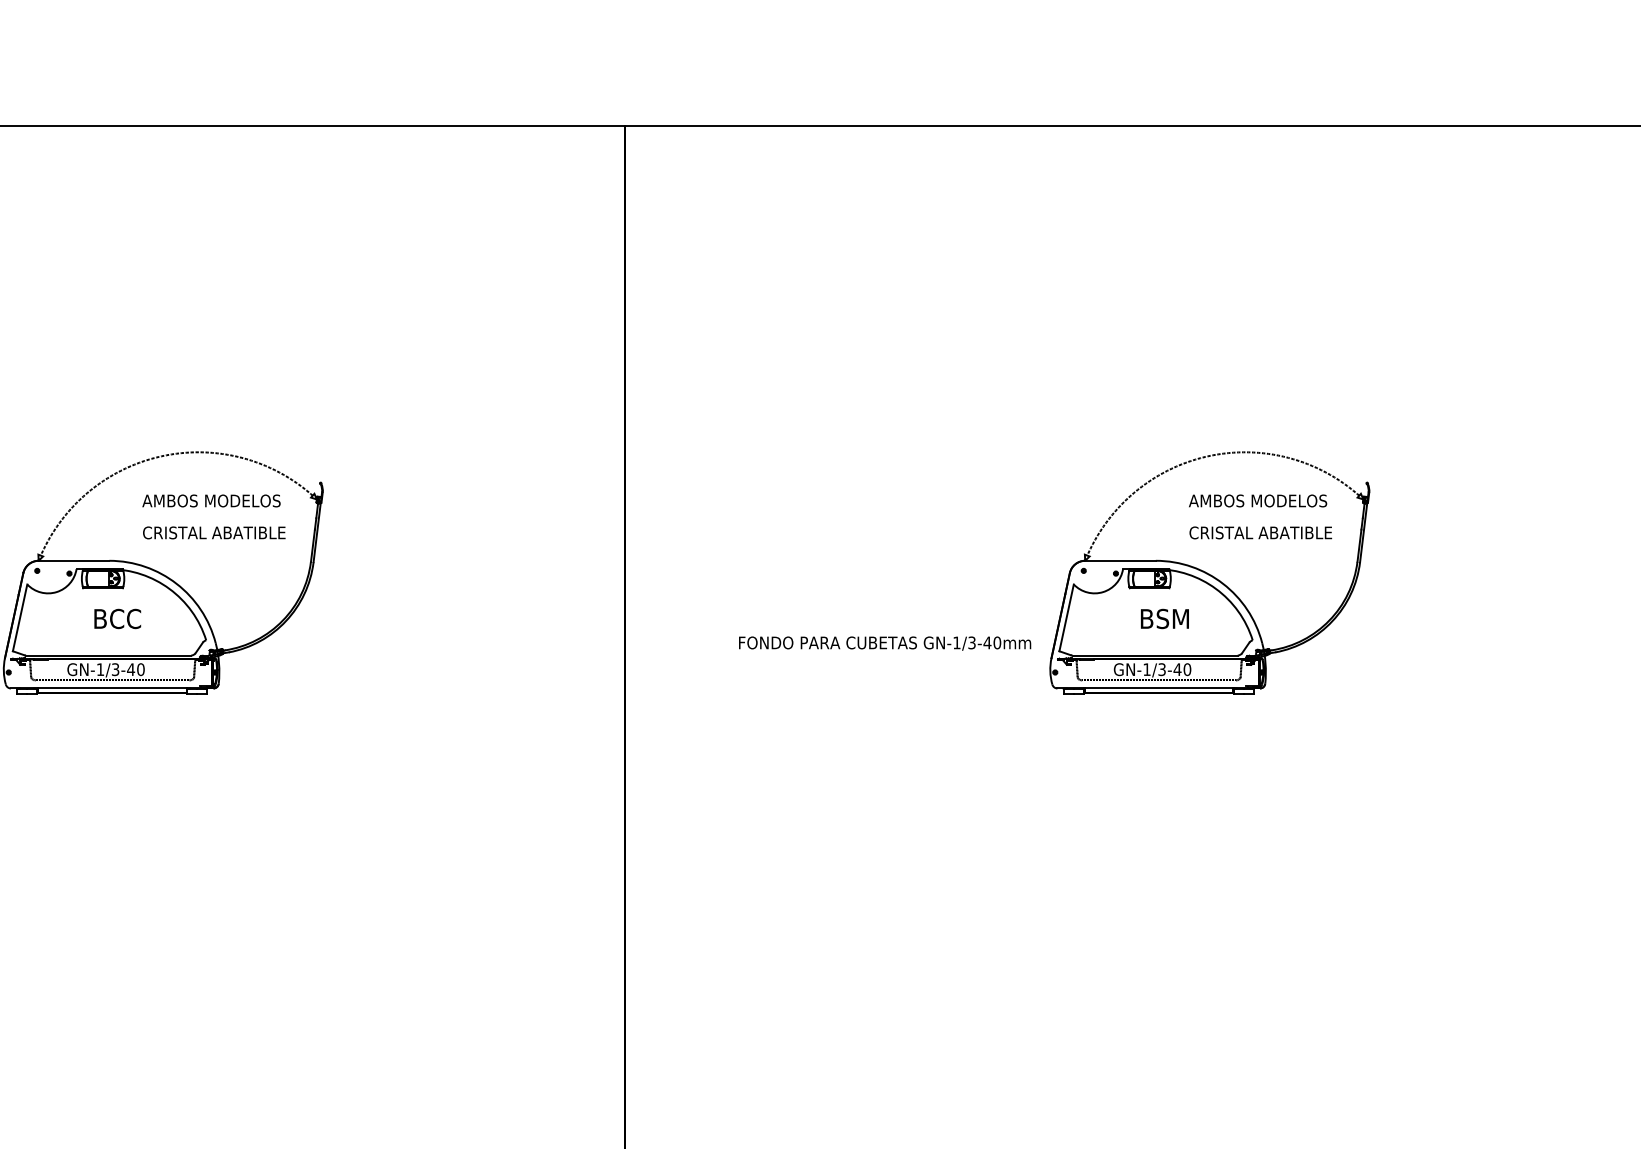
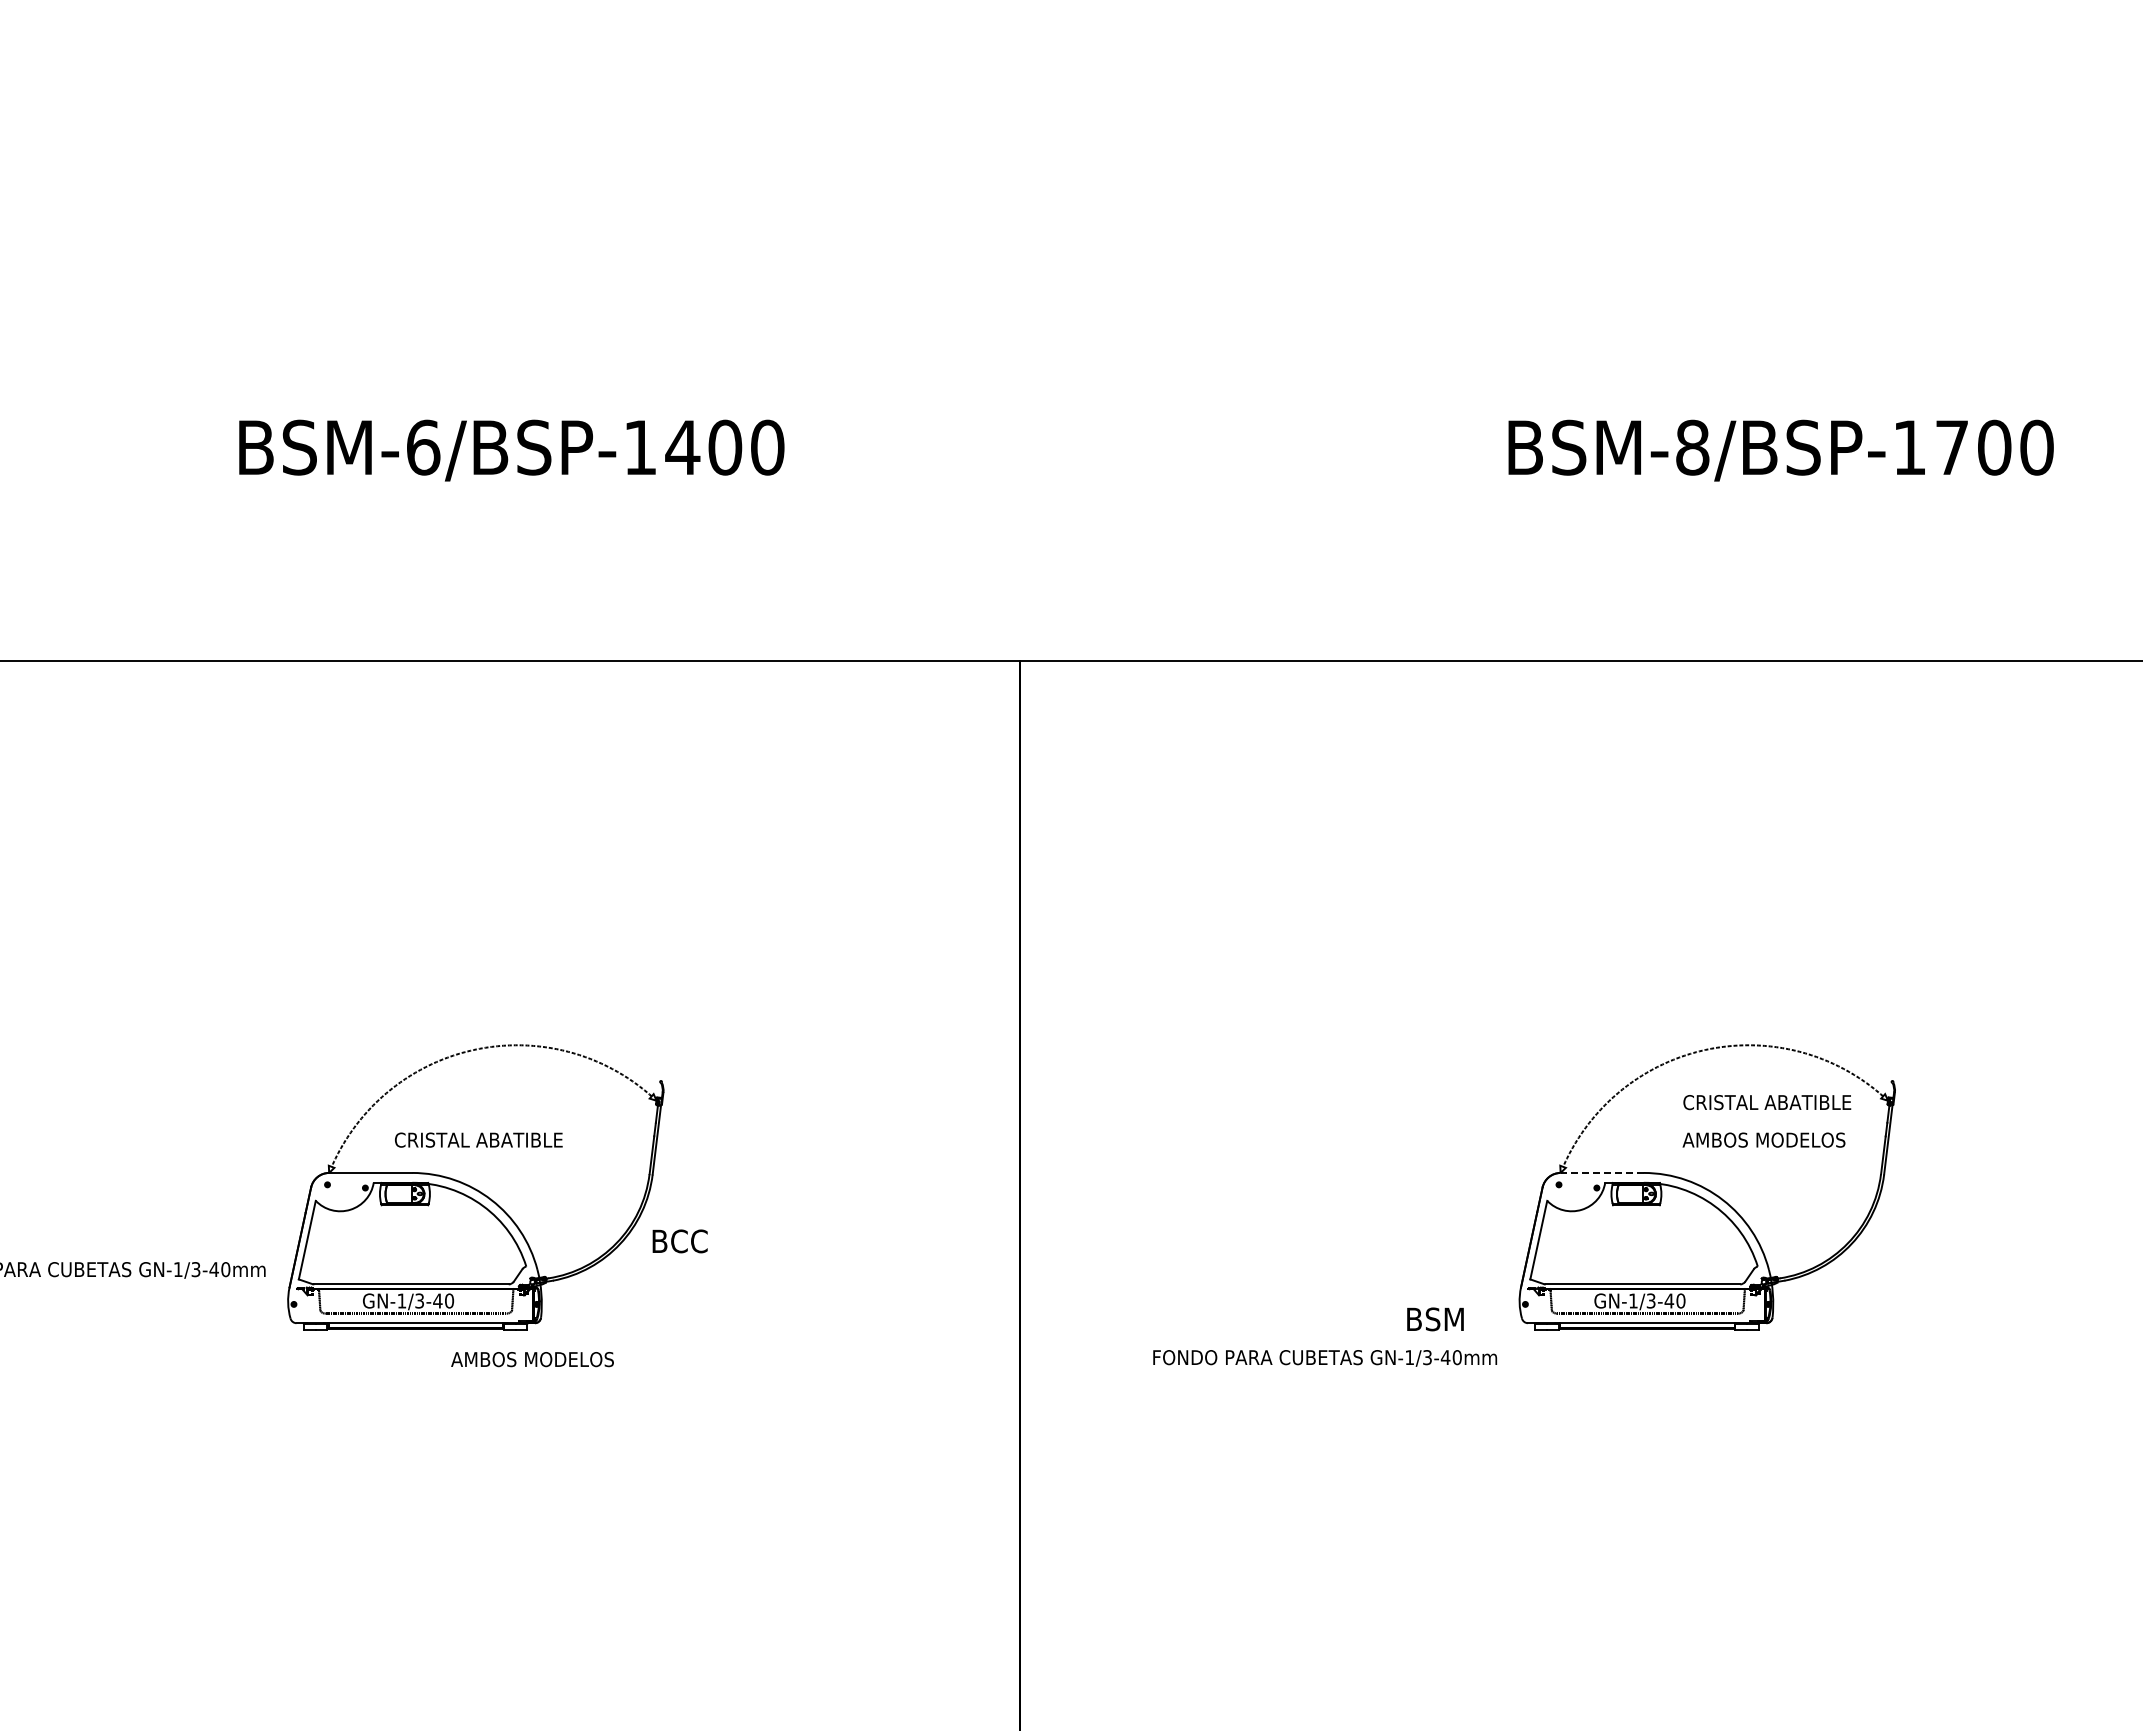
text: (211, 500) -> (532, 1359), moved
text: (1260, 500) -> (1766, 1102), AMBOS MODELOS -> CRISTAL ABATIBLE
text: (214, 532) -> (478, 1139), moved
text: (1260, 532) -> (1766, 1139), CRISTAL ABATIBLE -> AMBOS MODELOS
line: (1120, 560) -> (1602, 1172), solid -> dashed
text: (117, 619) -> (679, 1241), moved
text: (1164, 619) -> (1435, 1319), moved
text: (885, 643) -> (1325, 1358), moved

